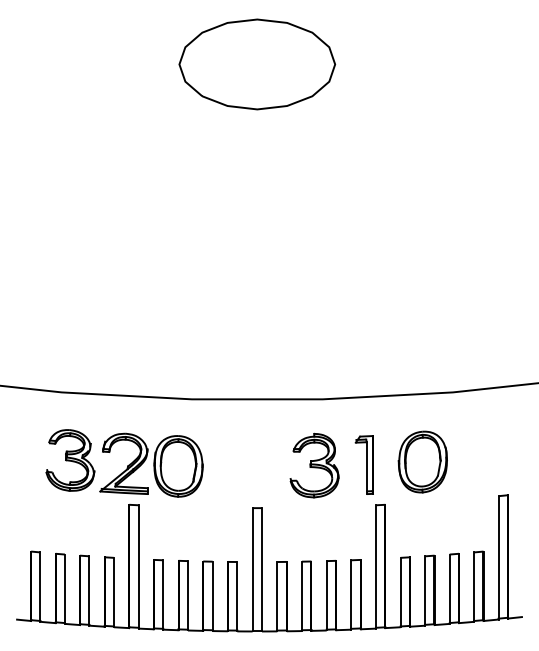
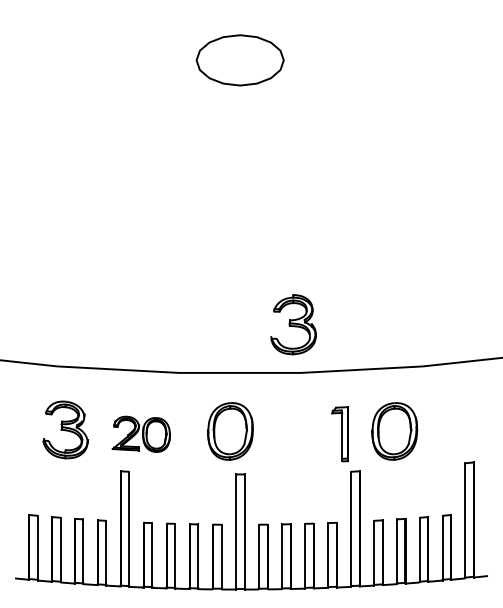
part: (257, 64) -> (240, 60), size x0.6
part: (246, 461) -> (230, 430), added
part: (151, 464) -> (141, 433), size x0.6
part: (314, 465) -> (293, 324), moved

